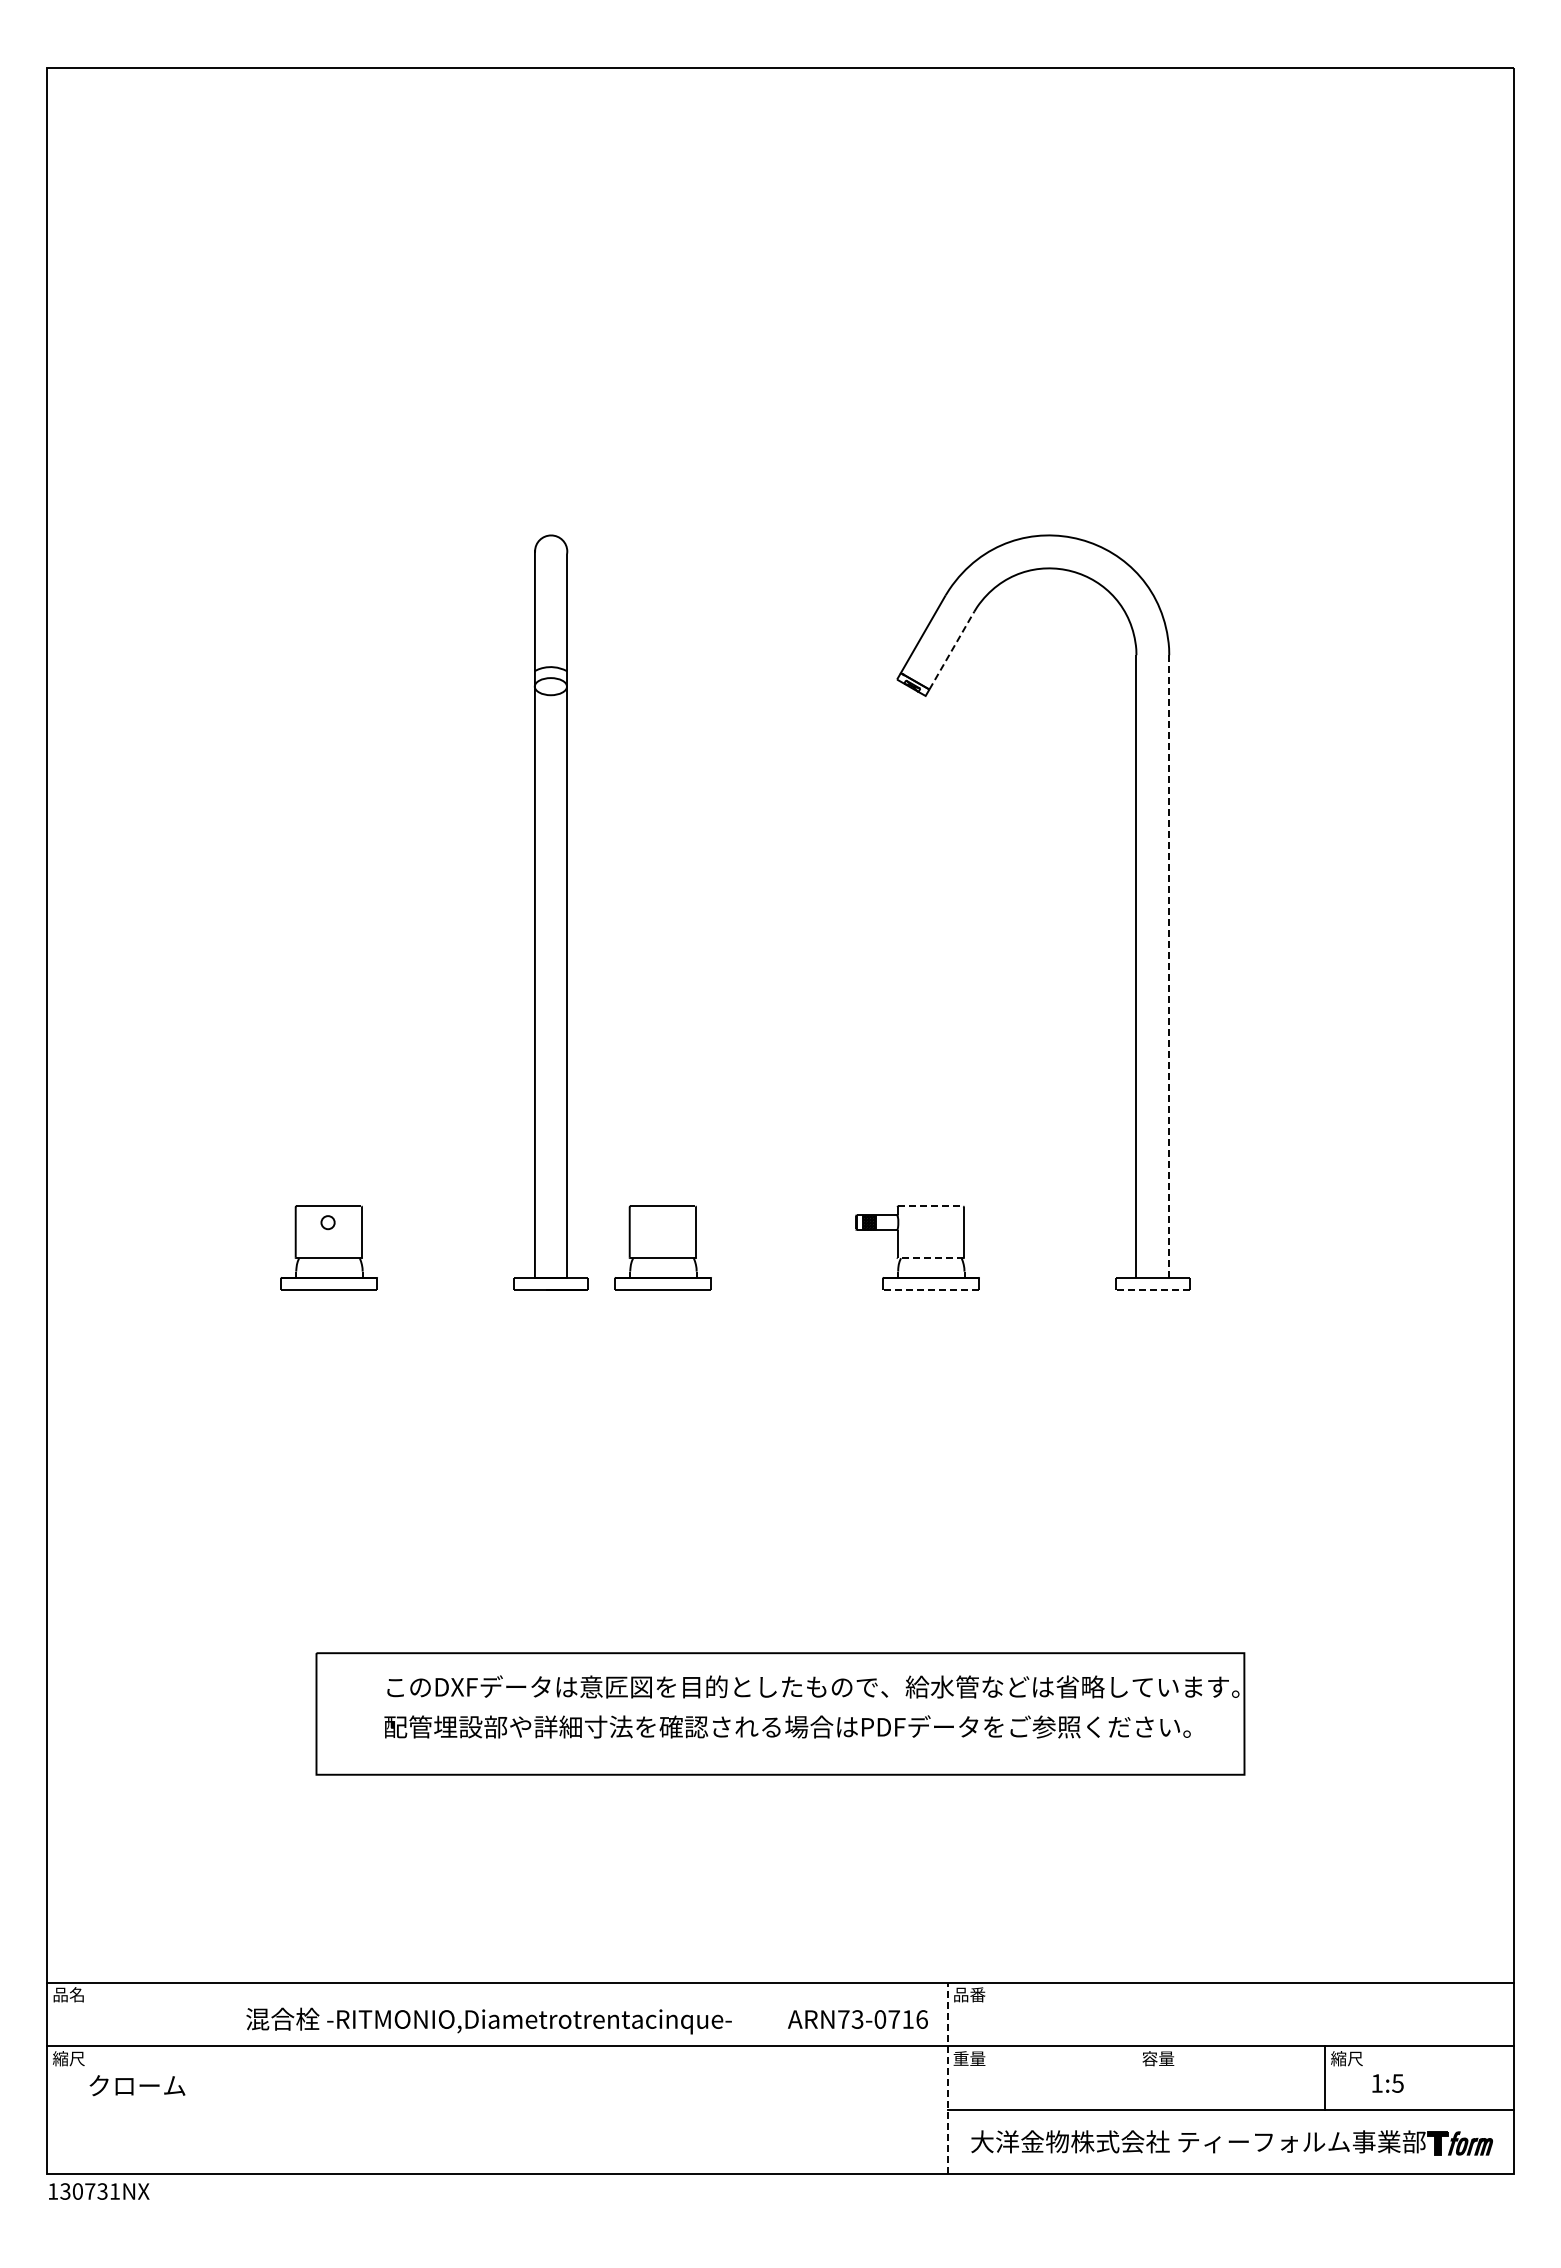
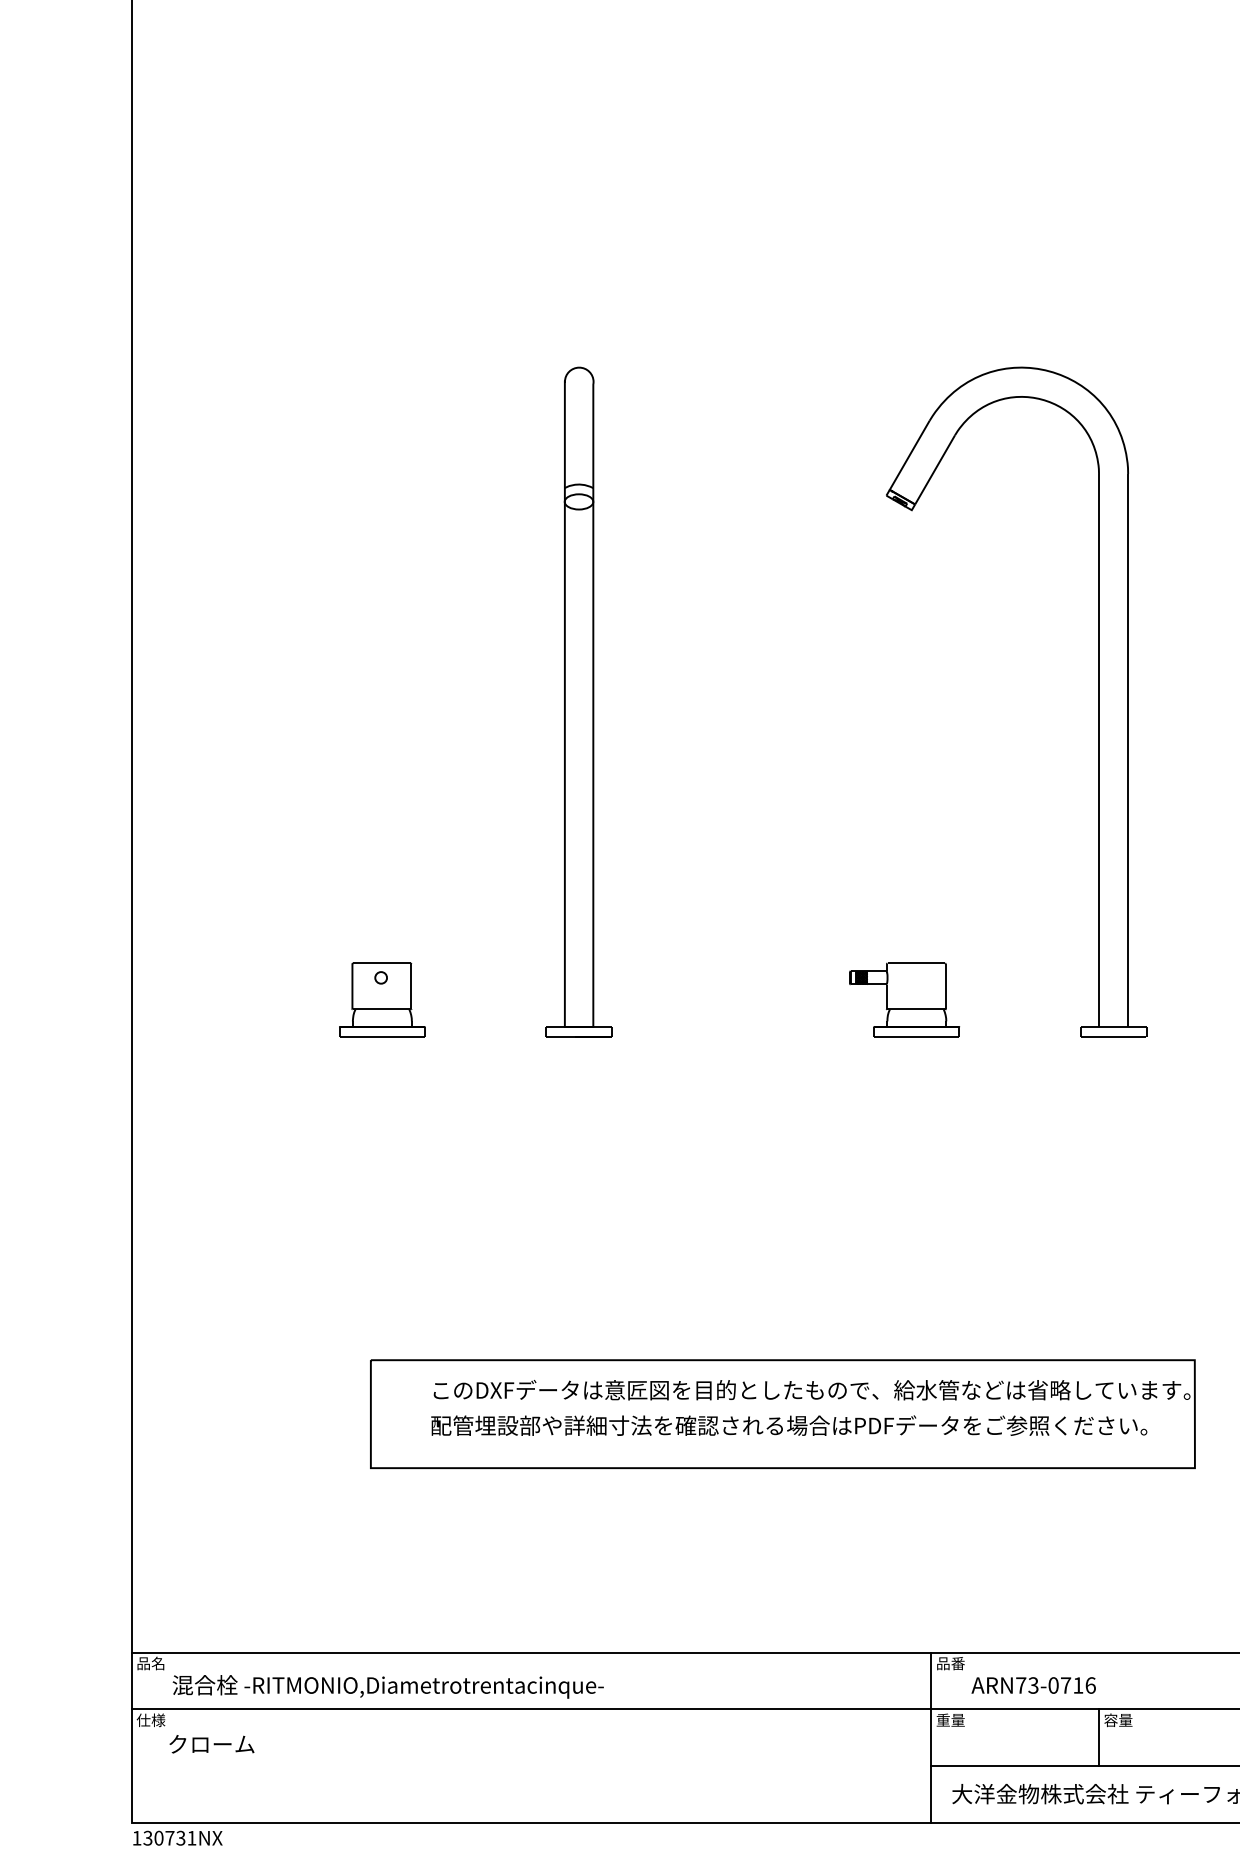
line: (951, 650) -> (934, 469), dashed -> solid
line: (1169, 966) -> (1128, 750), dashed -> solid
line: (931, 1206) -> (917, 963), dashed -> solid
part: (662, 1247) -> (678, 999), removed
line: (930, 1258) -> (916, 1009), dashed -> solid
line: (931, 1289) -> (917, 1037), dashed -> solid
line: (1152, 1289) -> (1113, 1037), dashed -> solid
text: (857, 2019) -> (1033, 1685), moved
text: (488, 2020) -> (387, 1686), moved
text: (68, 2058) -> (150, 1720), 縮尺 -> 仕様
line: (947, 2078) -> (931, 1737), dashed -> solid
line: (1136, 2078) -> (1099, 1737), added

